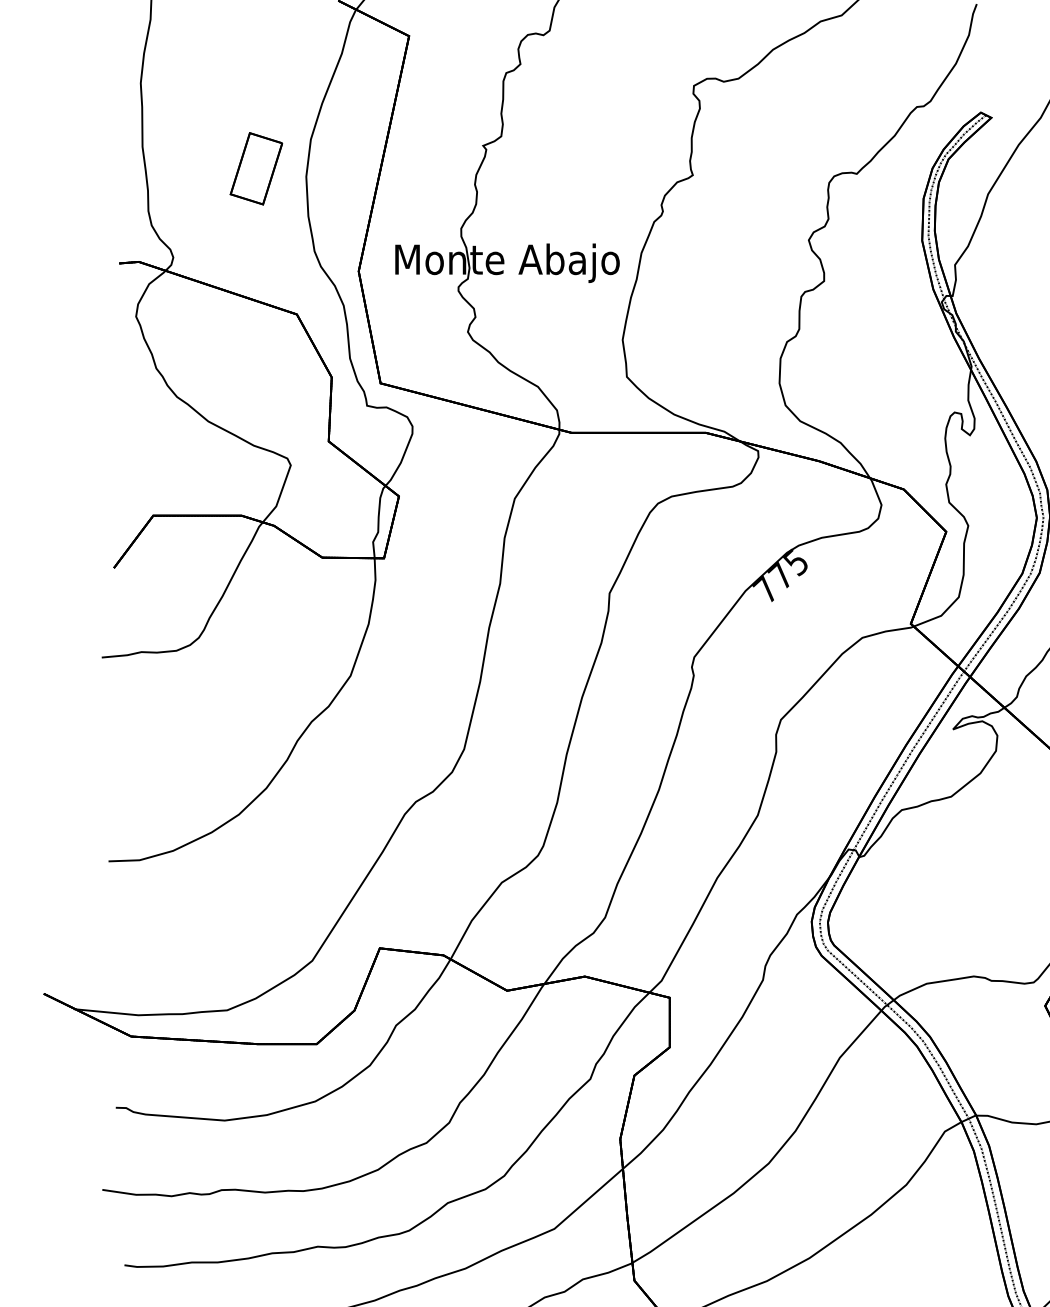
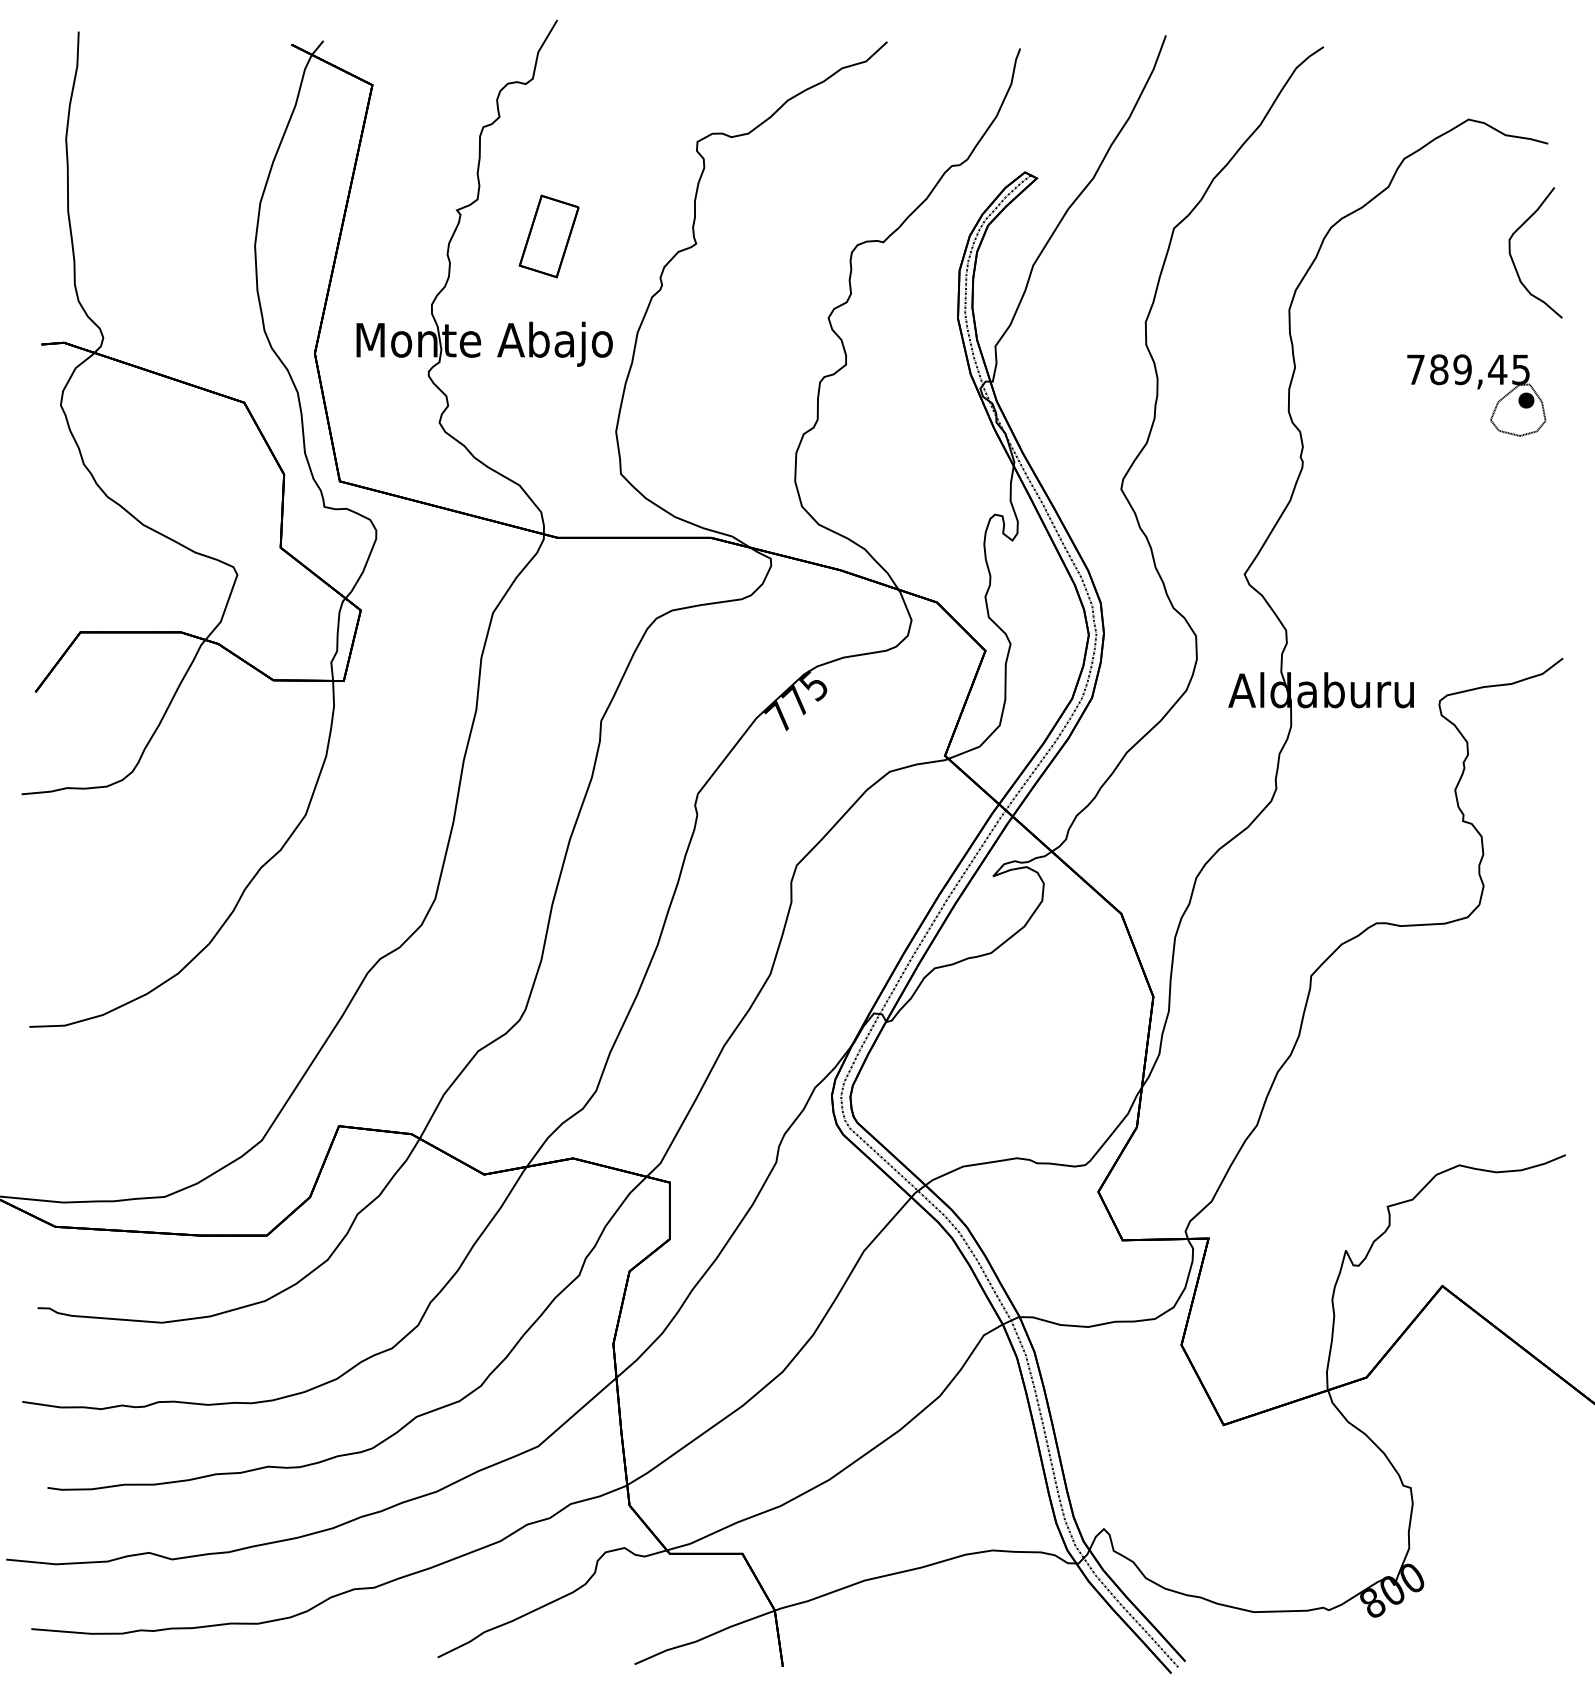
part: (255, 168) -> (548, 236), moved

